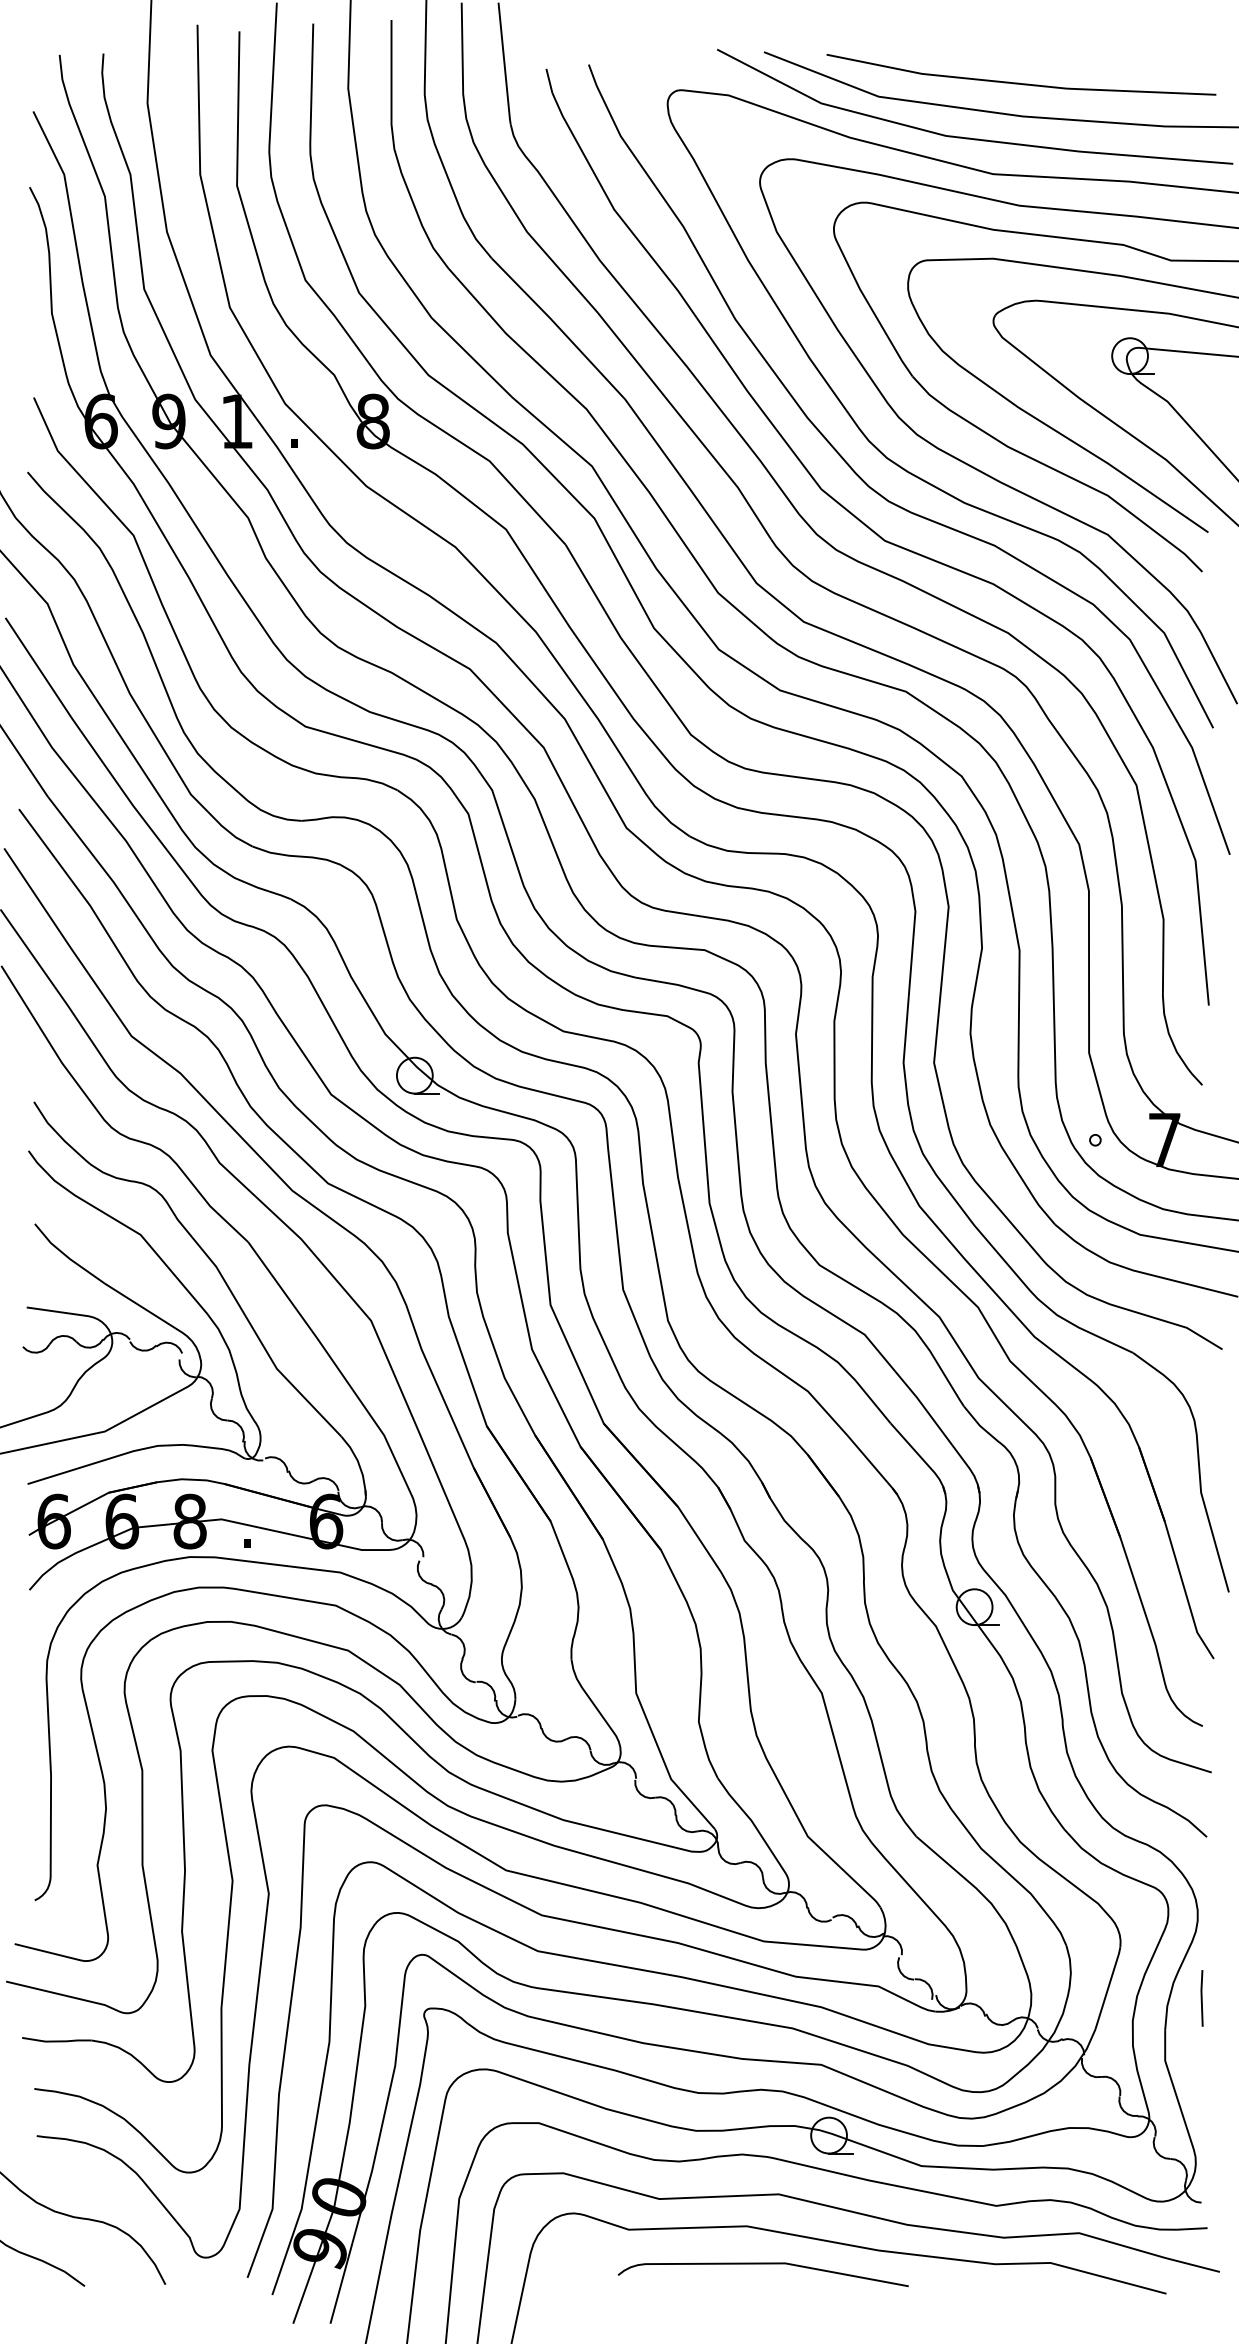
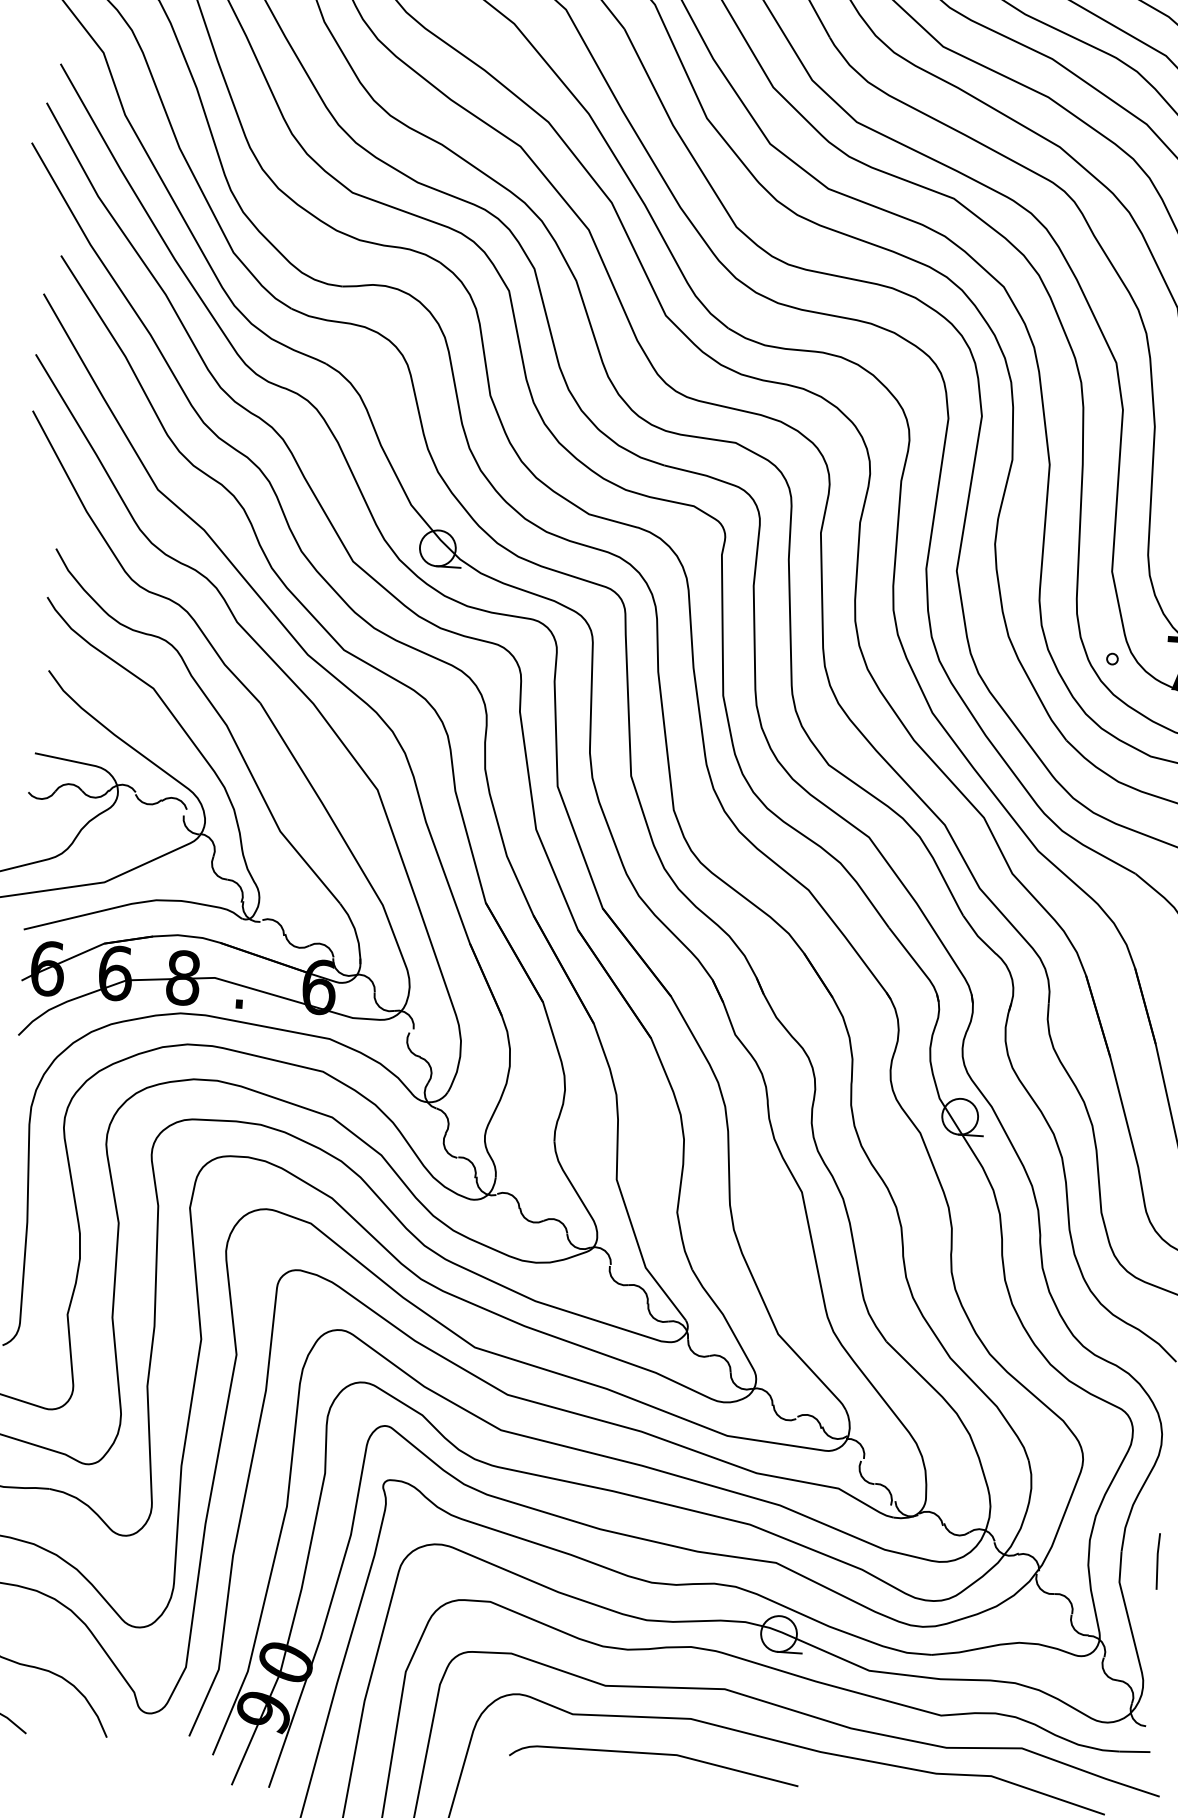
line: (1201, 1998) -> (1157, 1561), moved
curve: (762, 2264) -> (653, 1754), moved

